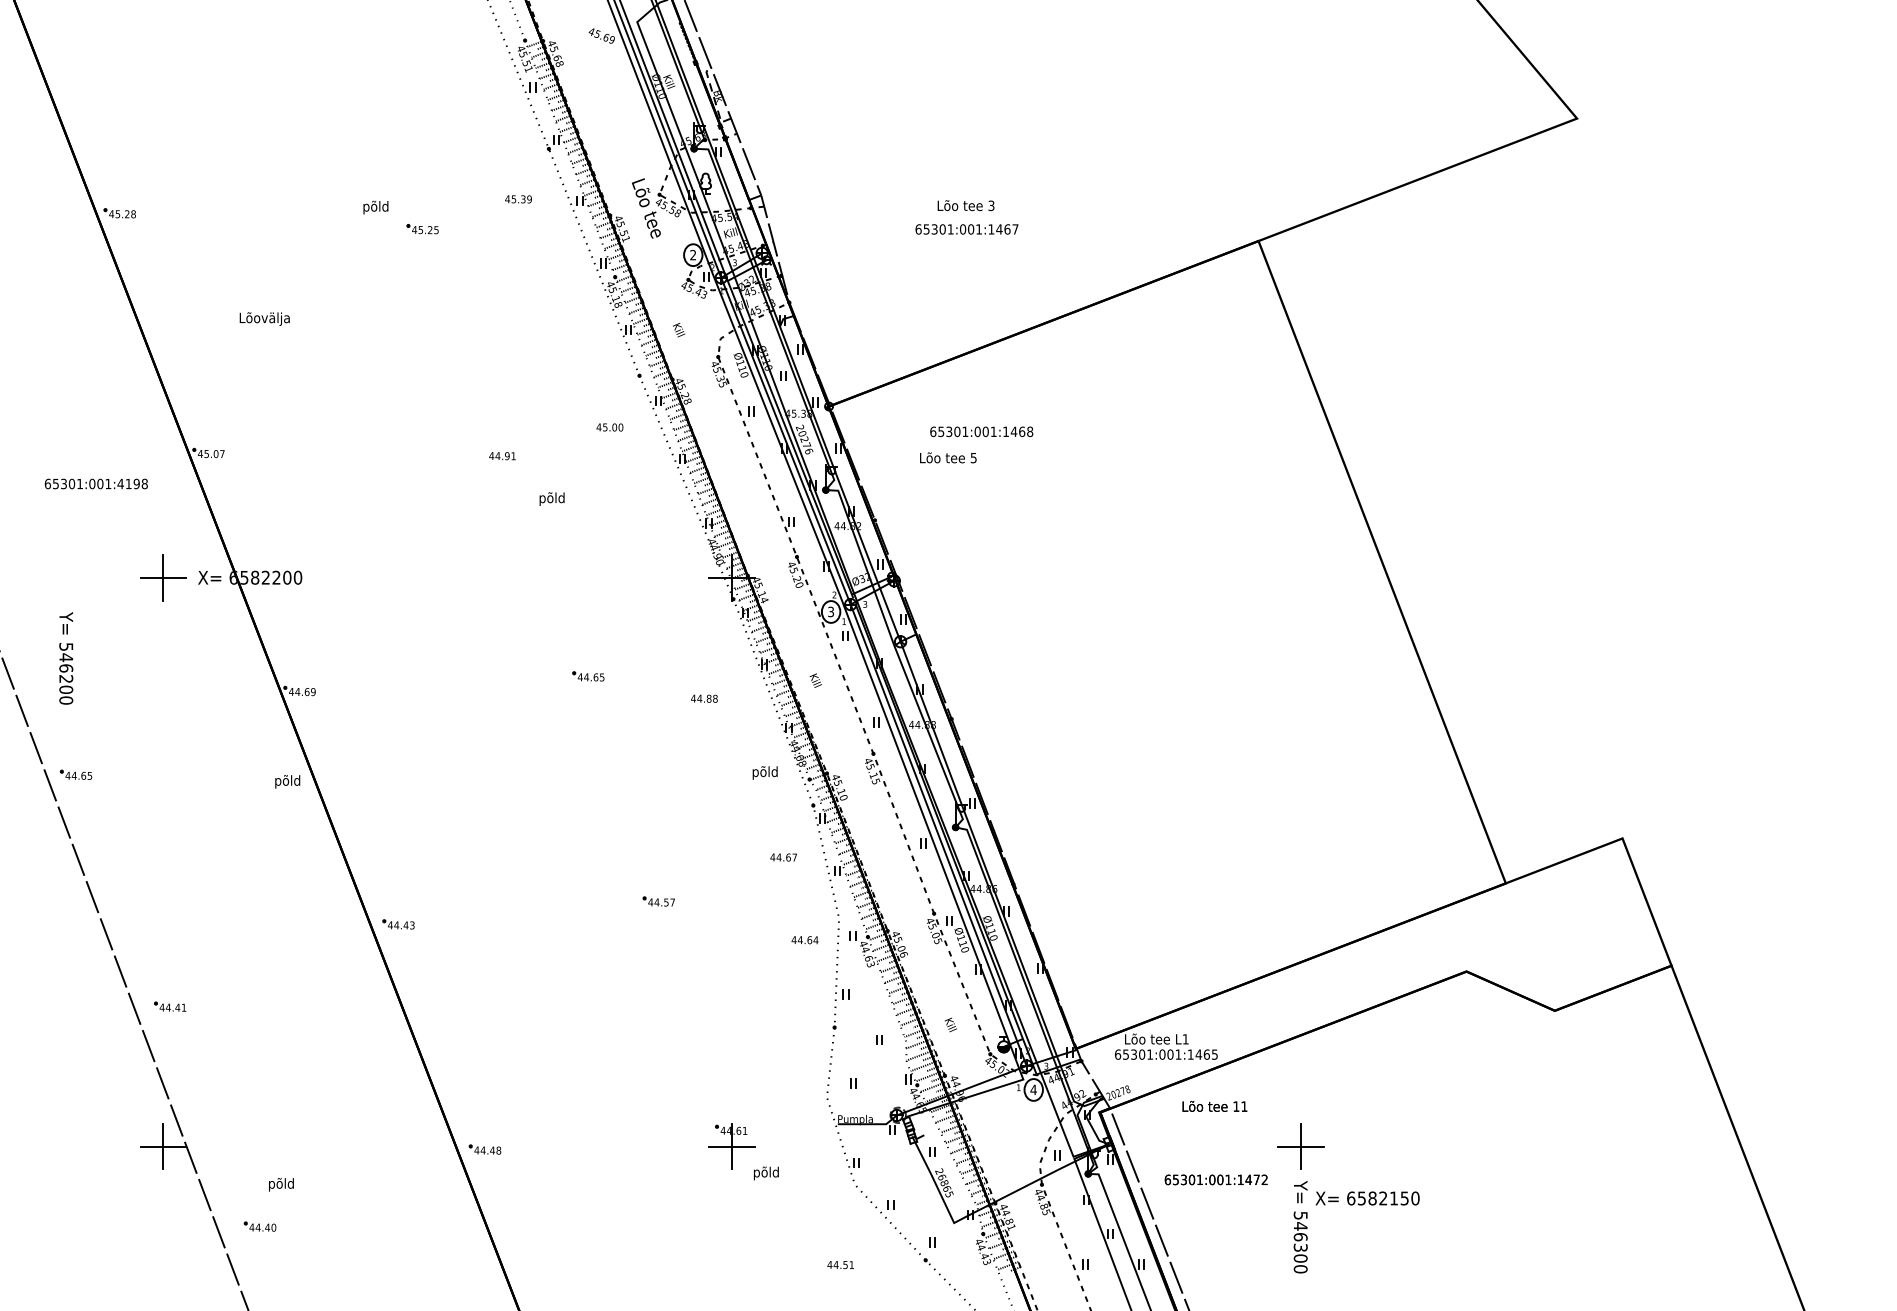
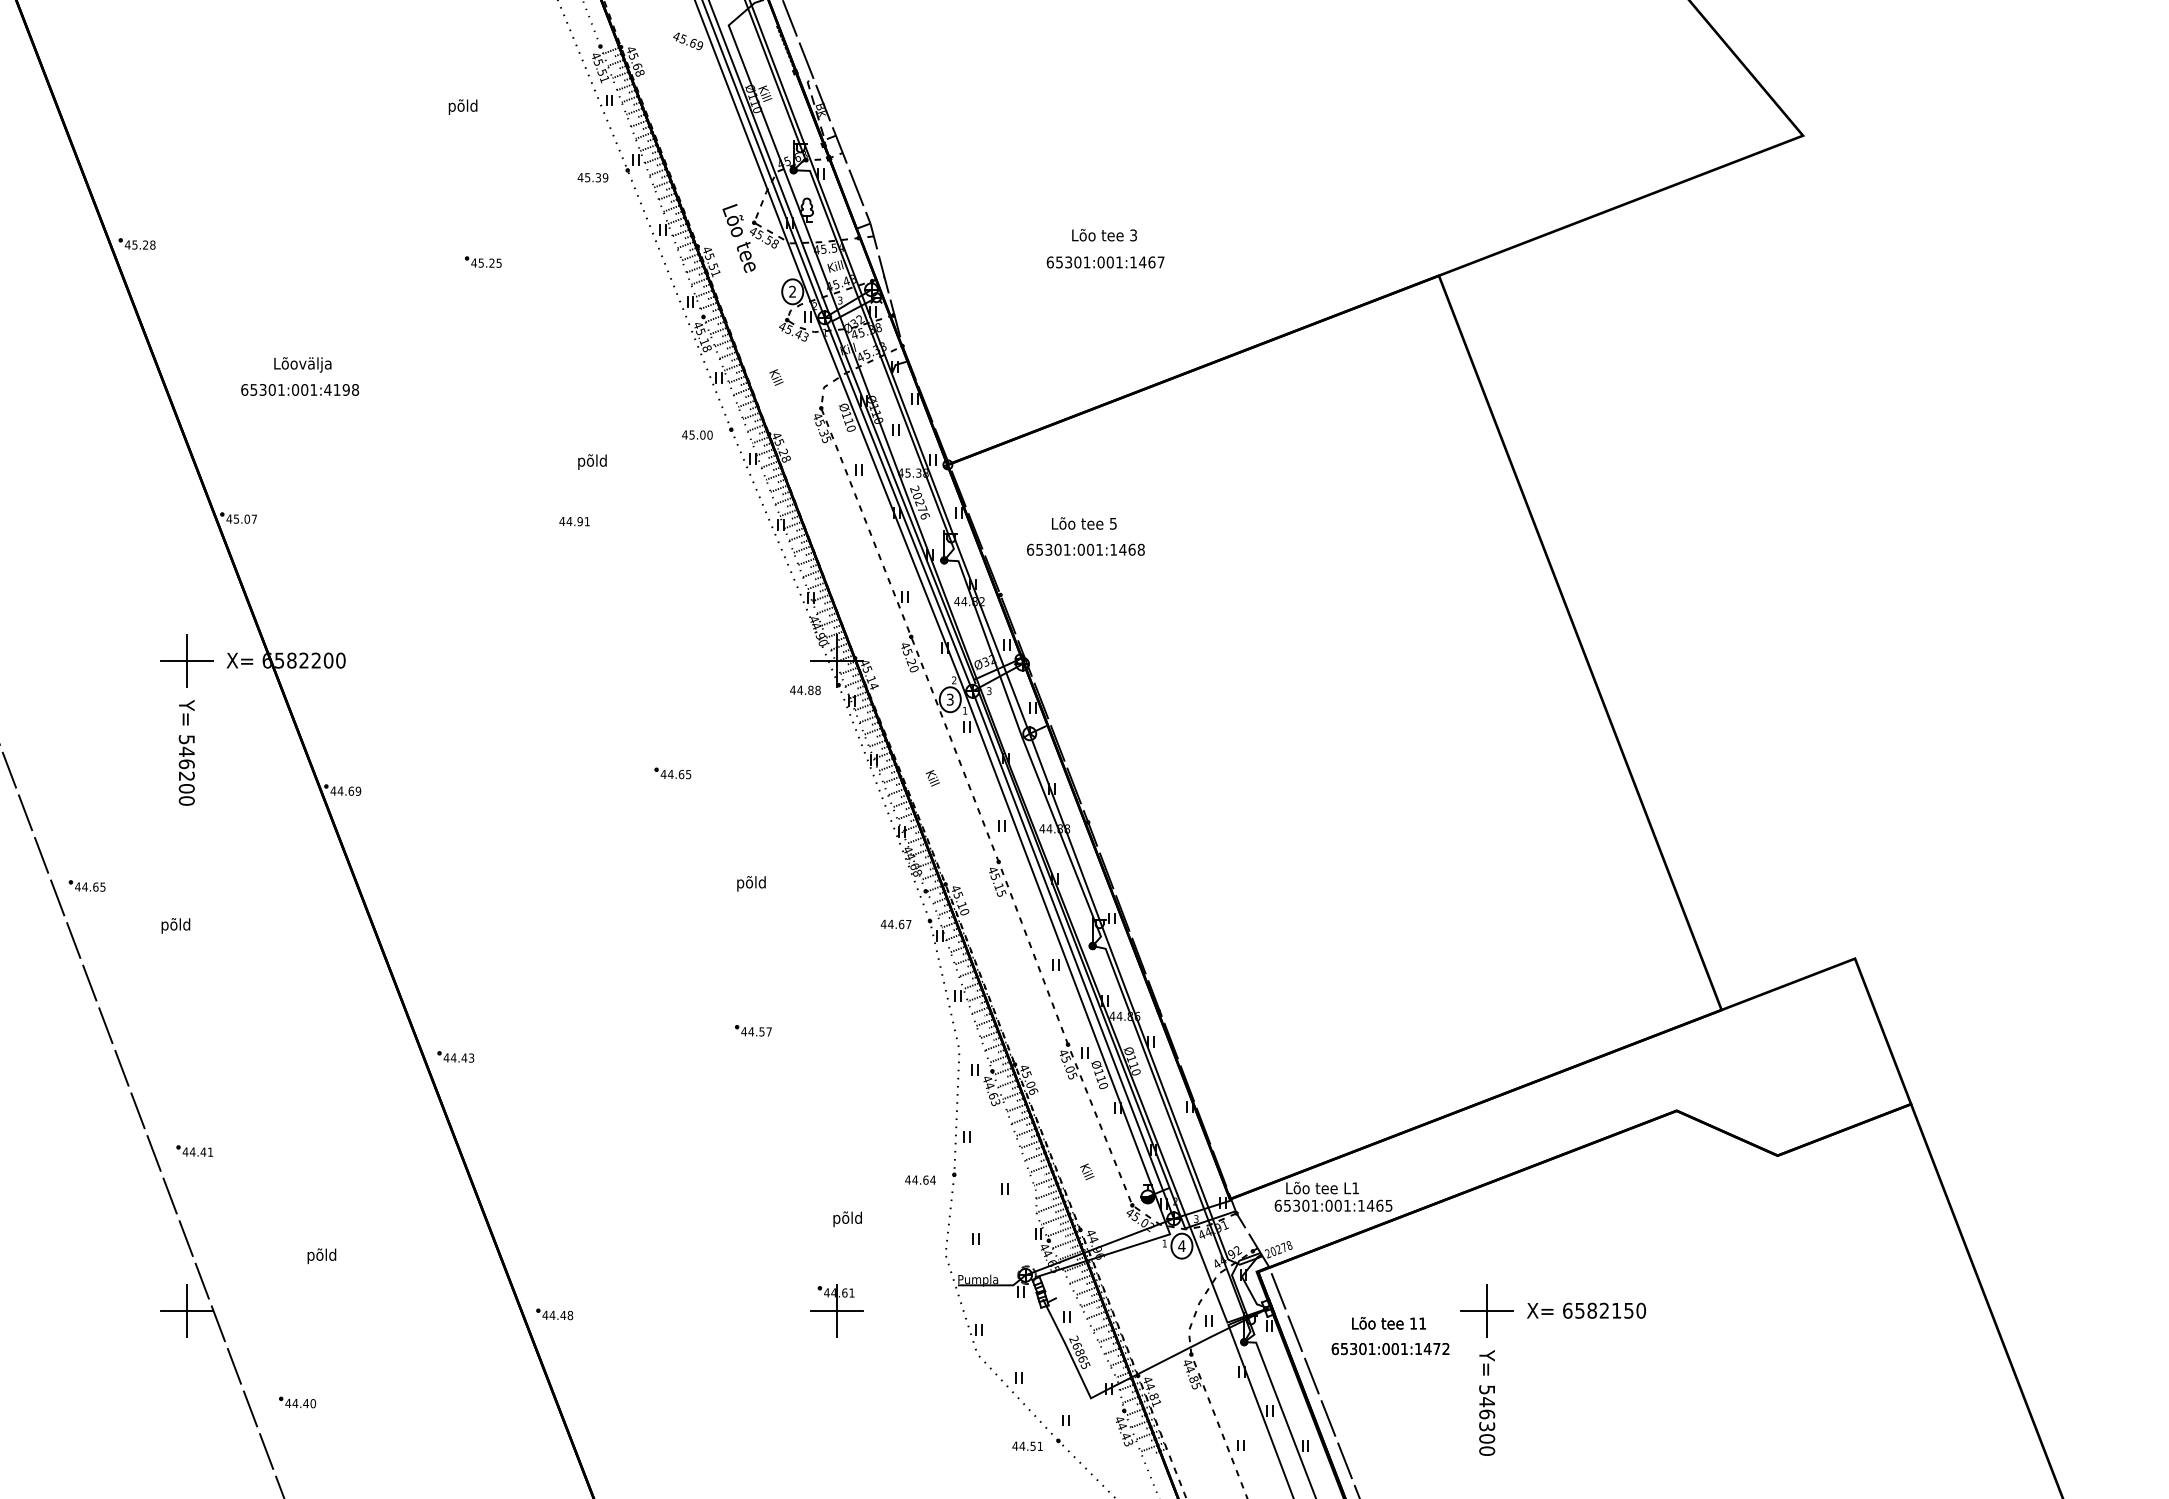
text: (518, 199) -> (592, 177), moved
text: (375, 207) -> (462, 107), moved
text: (609, 427) -> (696, 435), moved
text: (981, 431) -> (1085, 549), moved
text: (95, 483) -> (299, 389), moved
text: (551, 498) -> (591, 461), moved
text: (66, 658) -> (187, 752), moved
text: (704, 698) -> (805, 690), moved
text: (764, 772) -> (750, 883), moved
text: (287, 781) -> (175, 925), moved
text: (783, 857) -> (895, 924), moved
text: (804, 940) -> (919, 1180), moved
text: (1214, 1105) -> (1388, 1322), moved
text: (766, 1173) -> (847, 1219), moved
text: (281, 1184) -> (321, 1255), moved
text: (1367, 1198) -> (1586, 1310), moved
text: (840, 1265) -> (1027, 1446), moved

